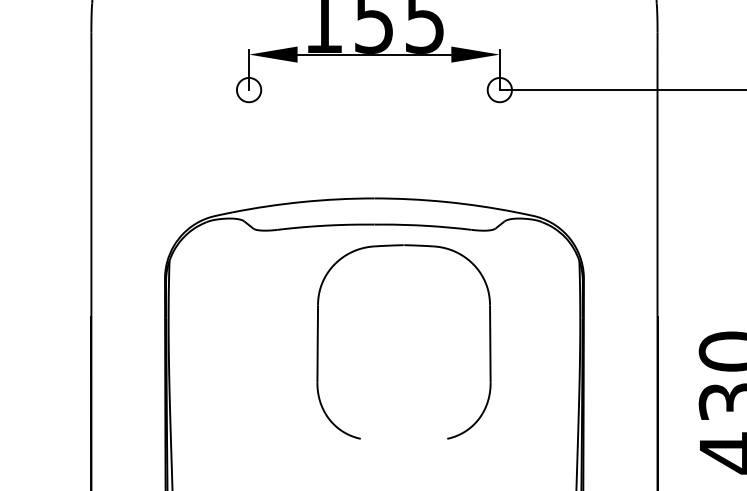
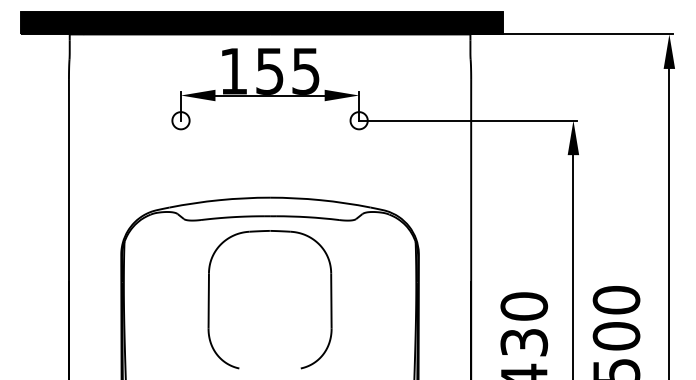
part: (318, 341) -> (209, 299), moved

